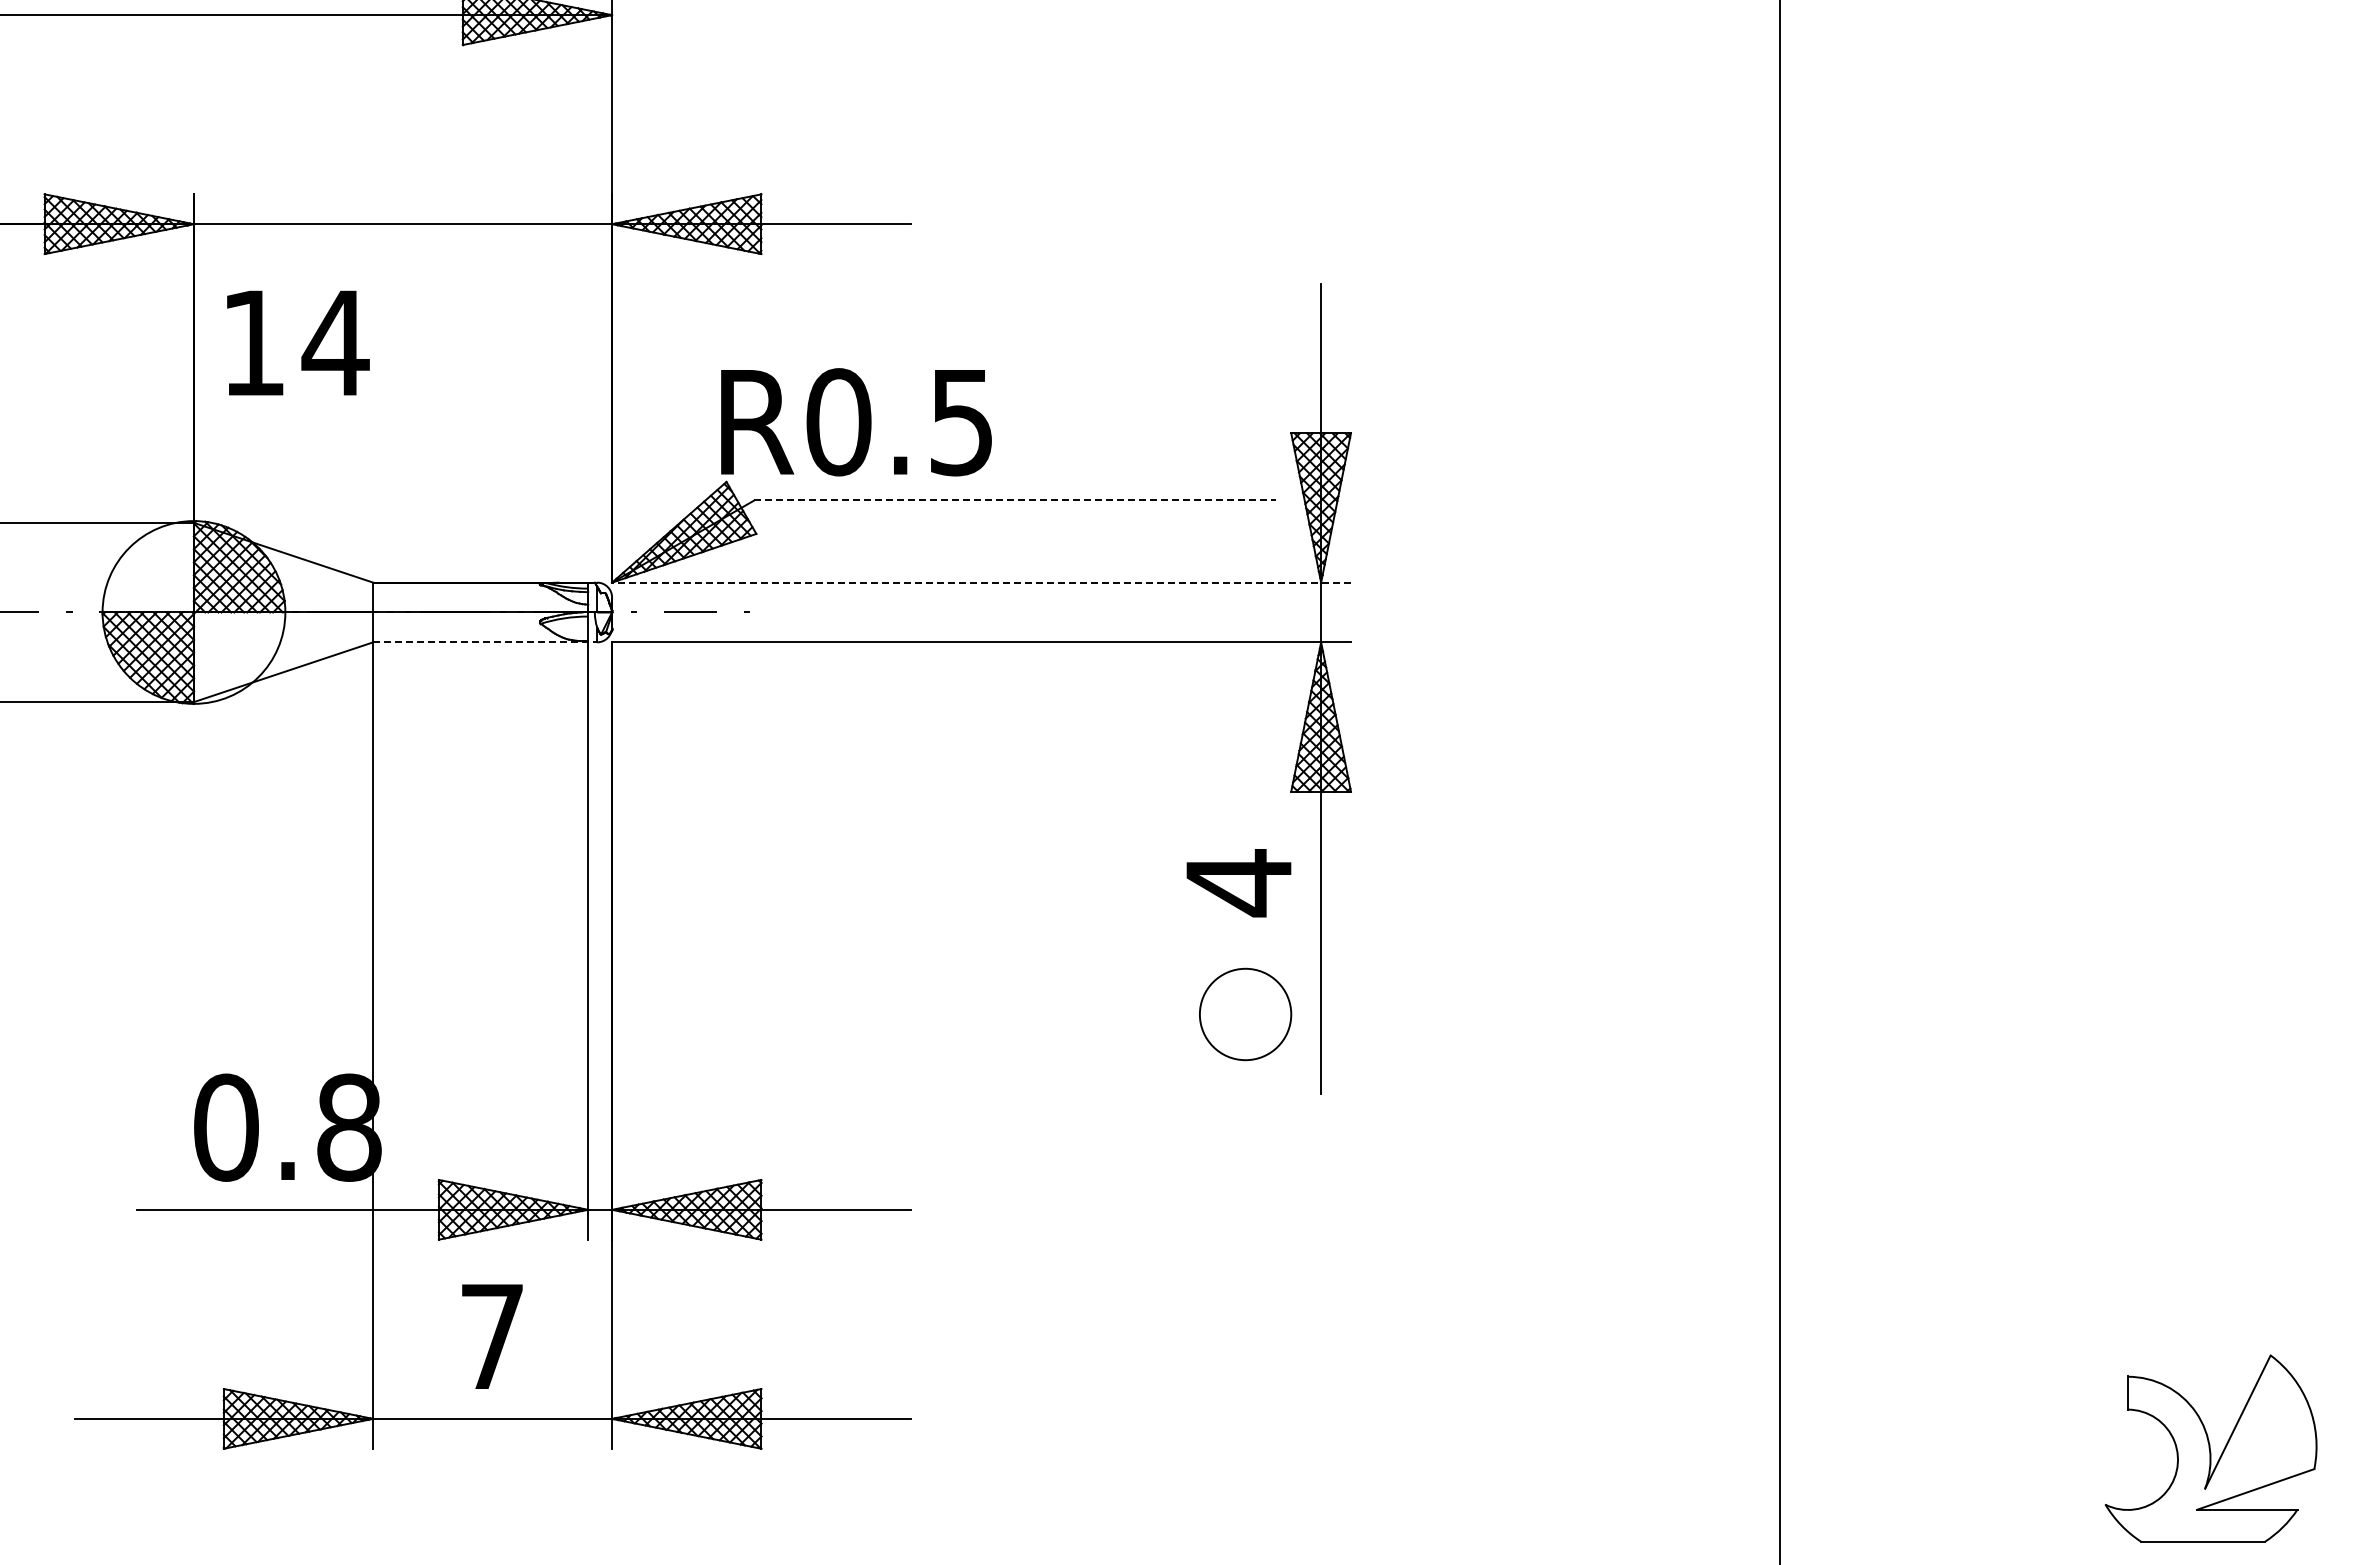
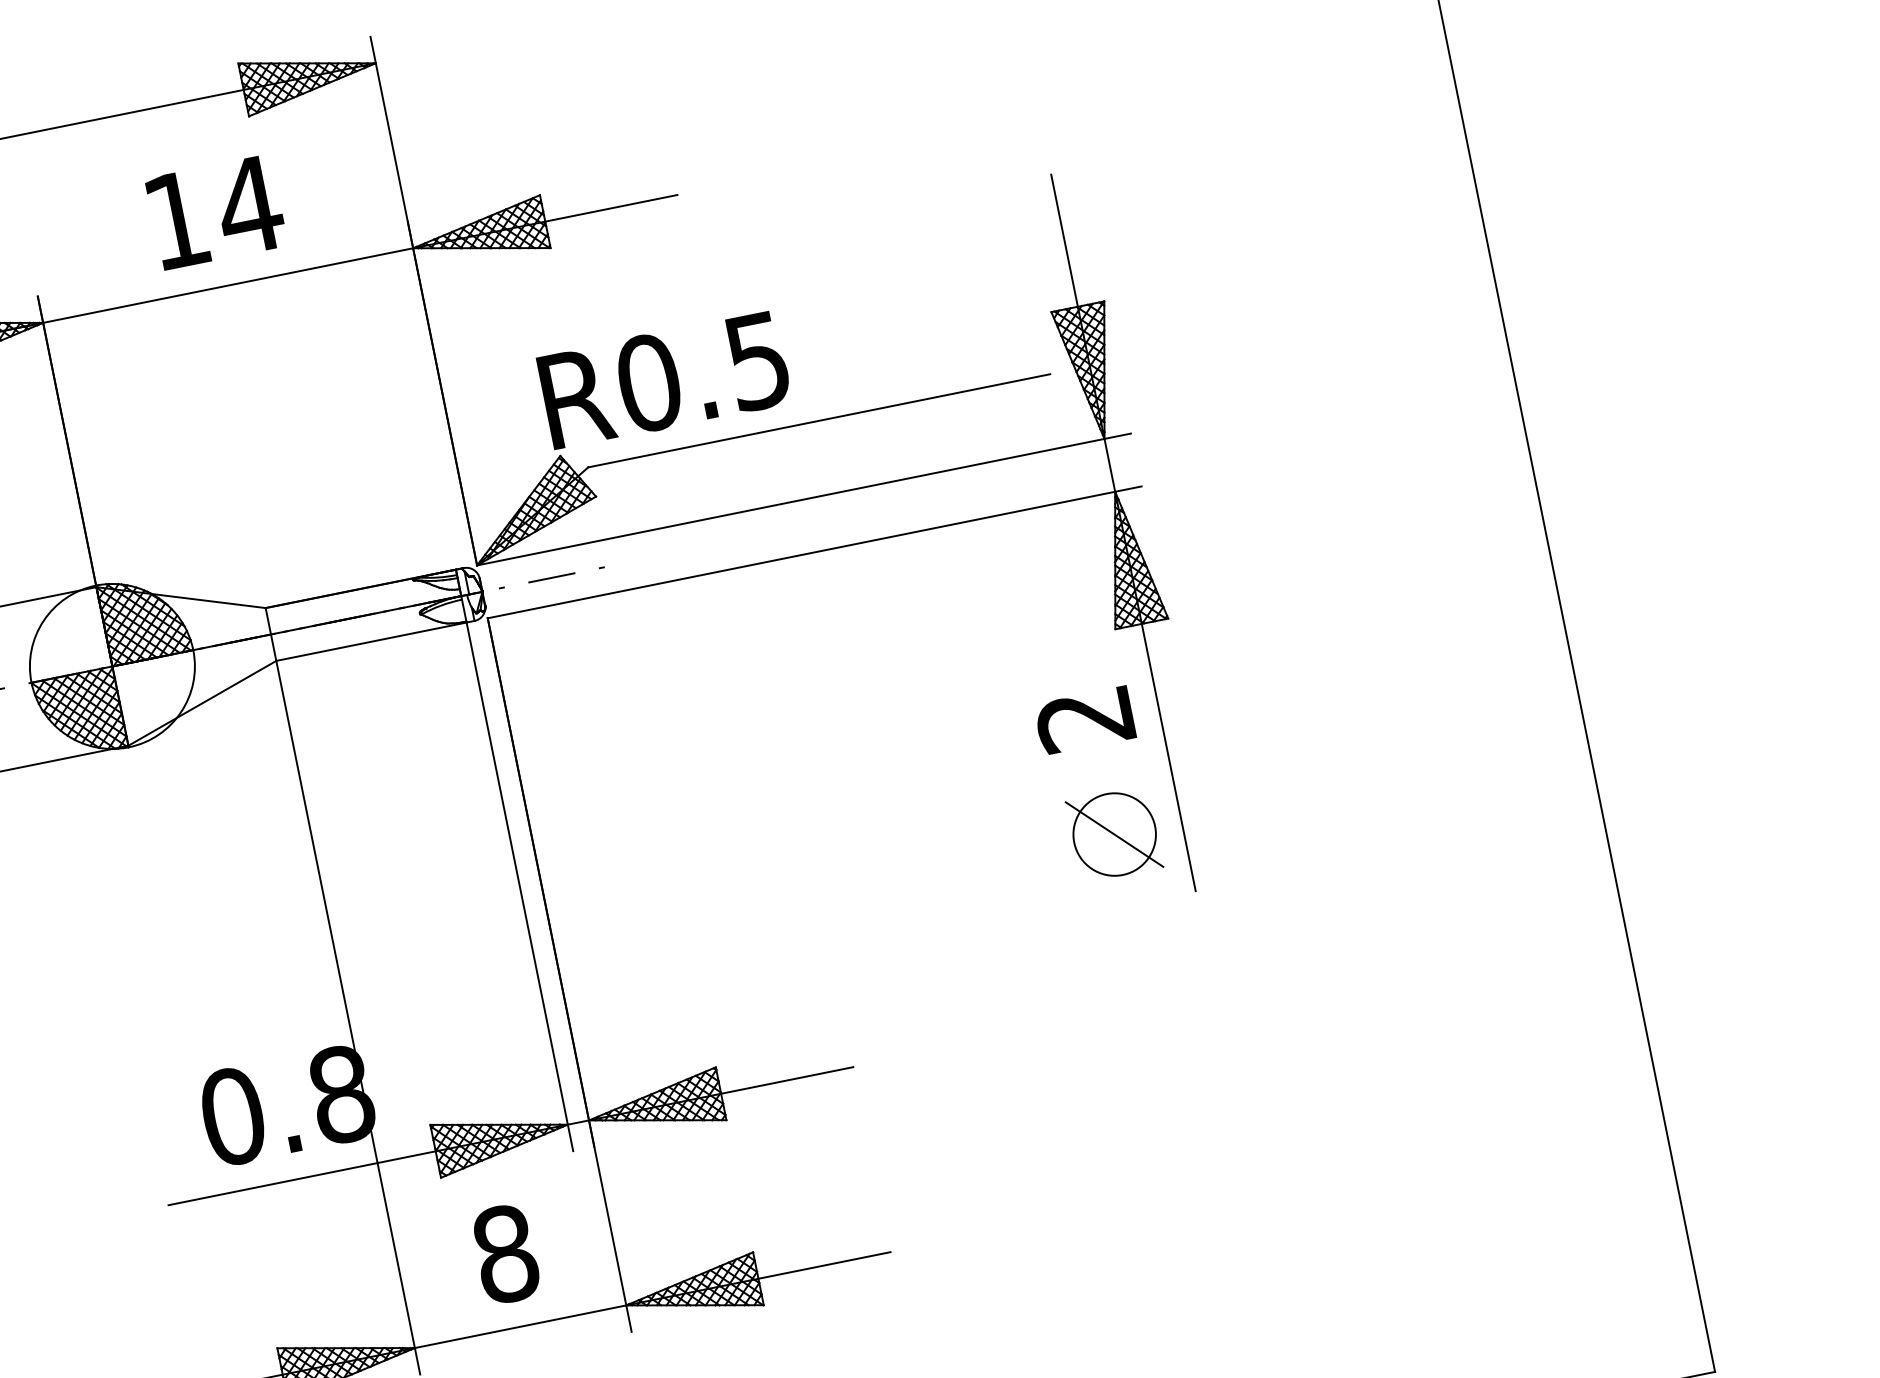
text: (298, 342) -> (216, 211), moved
line: (1015, 500) -> (819, 420), dashed -> solid
line: (981, 582) -> (803, 499), dashed -> solid
line: (485, 642) -> (375, 641), dashed -> solid
text: (1237, 883) -> (1084, 720), 4 -> 2
line: (1245, 1014) -> (1114, 834), added
text: (492, 1336) -> (505, 1253), 7 -> 8

